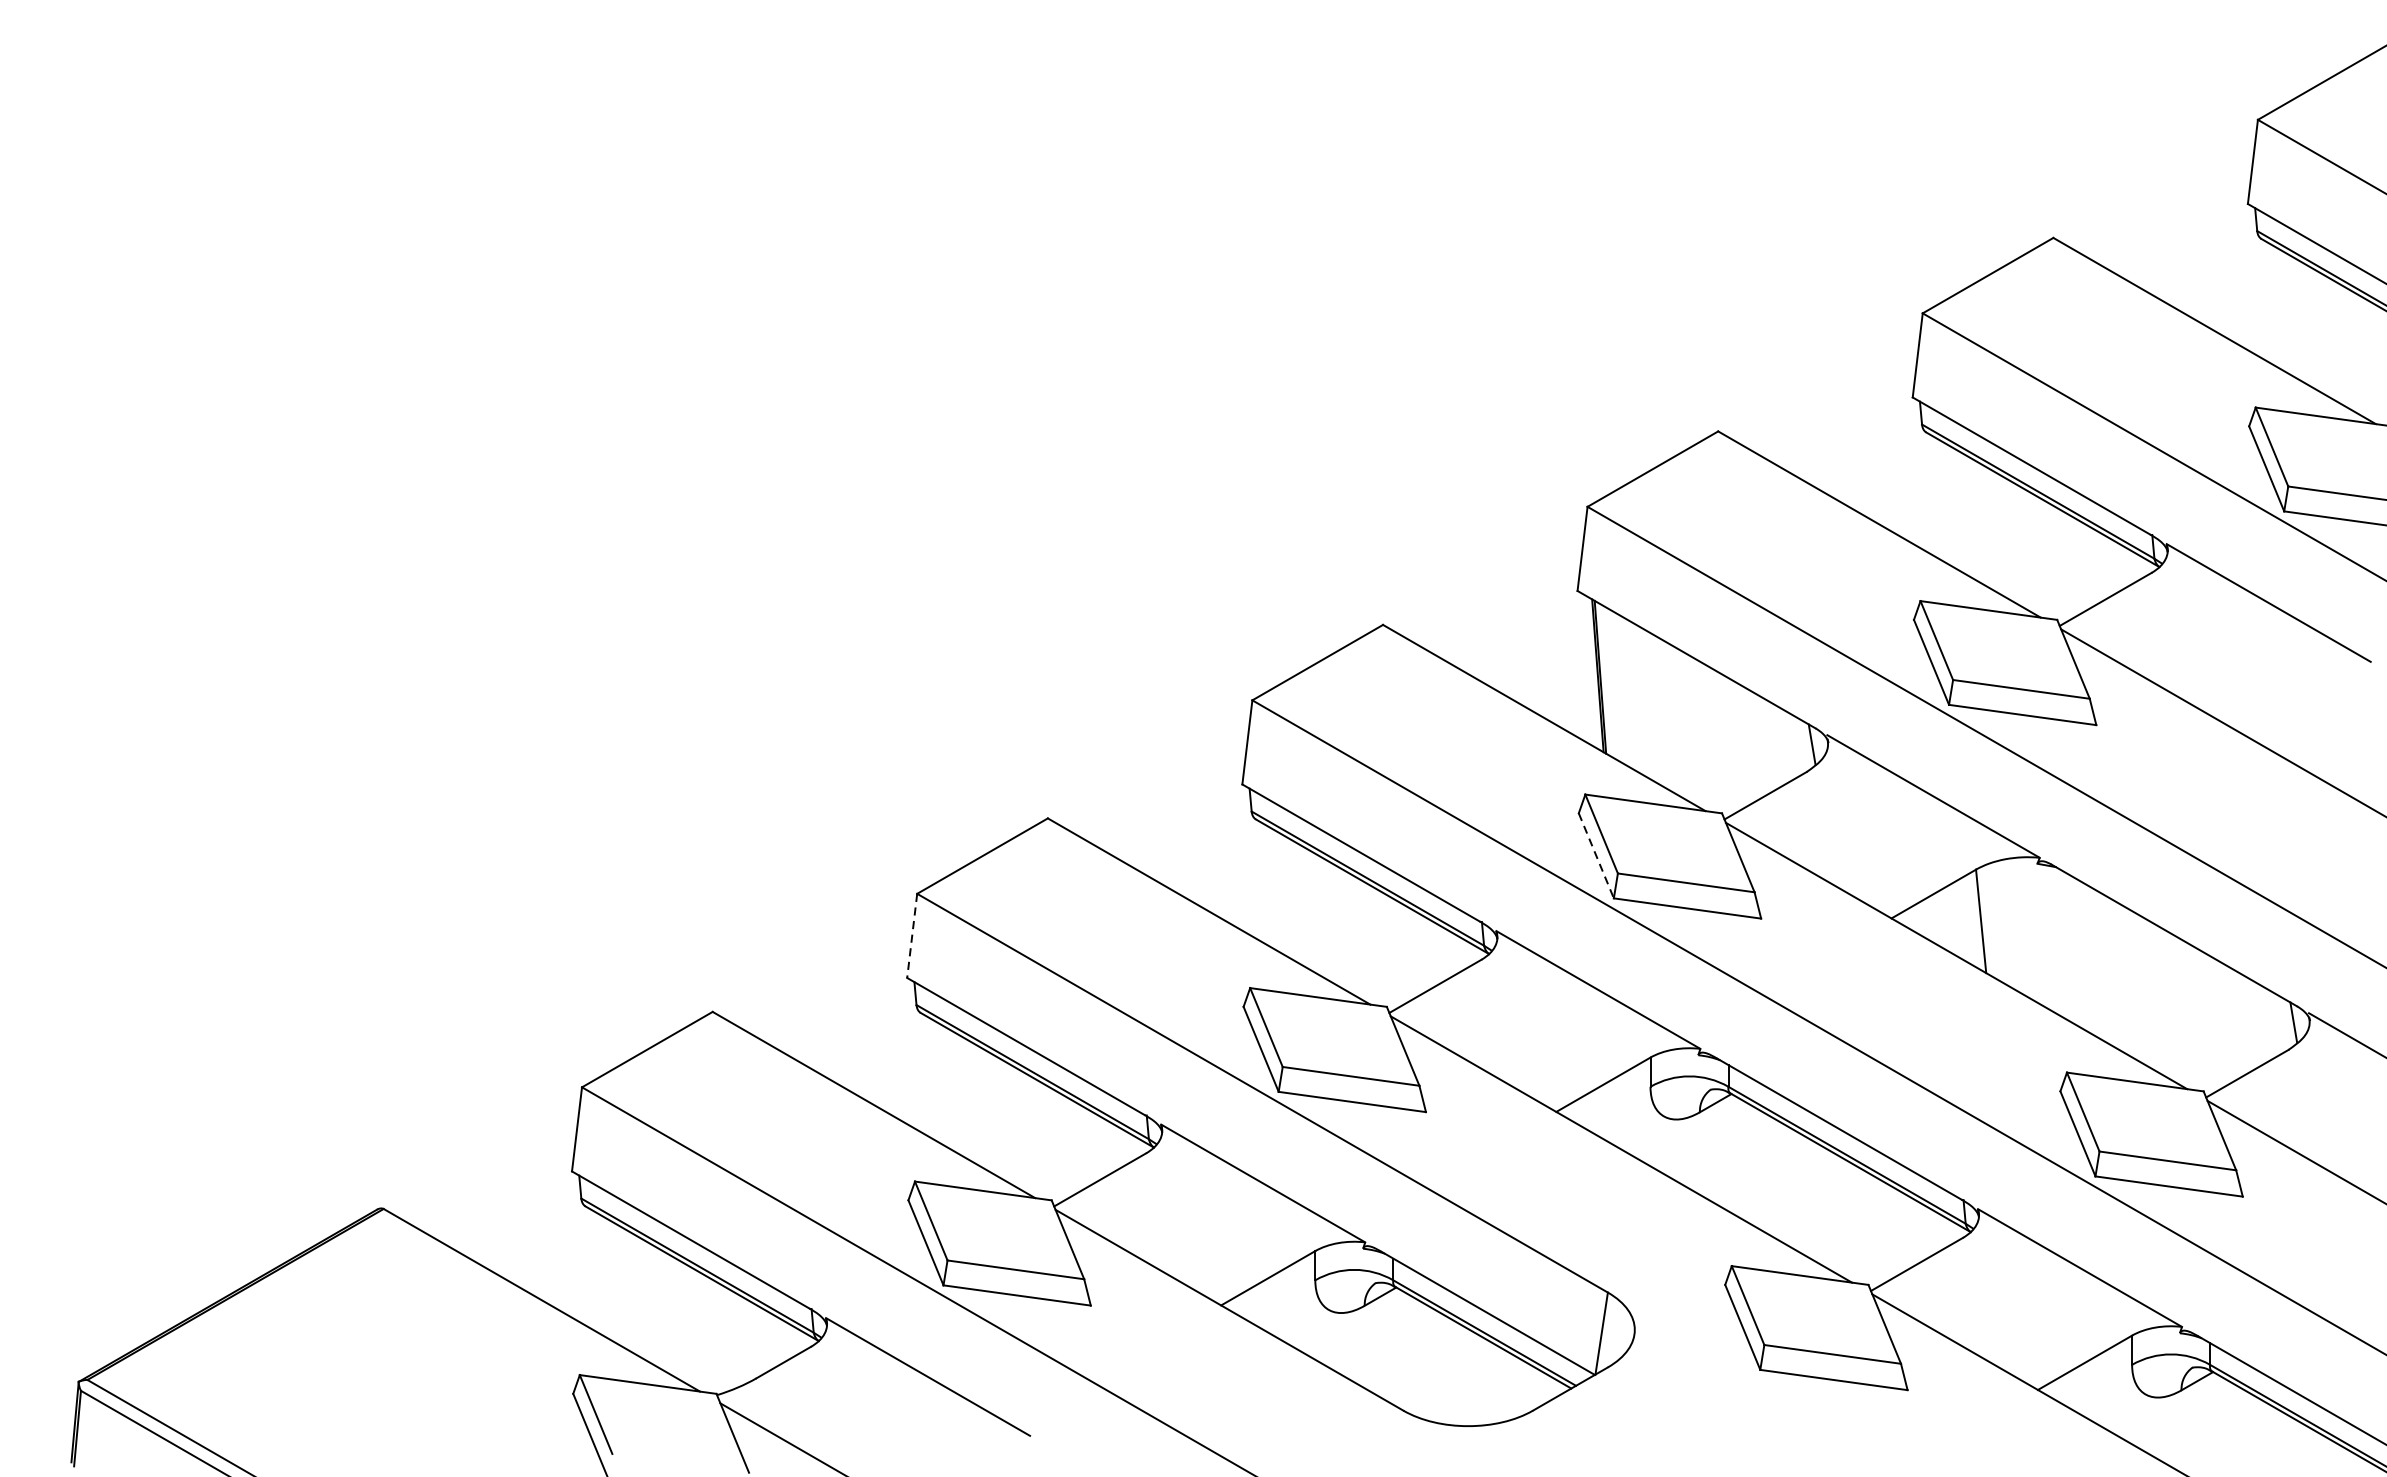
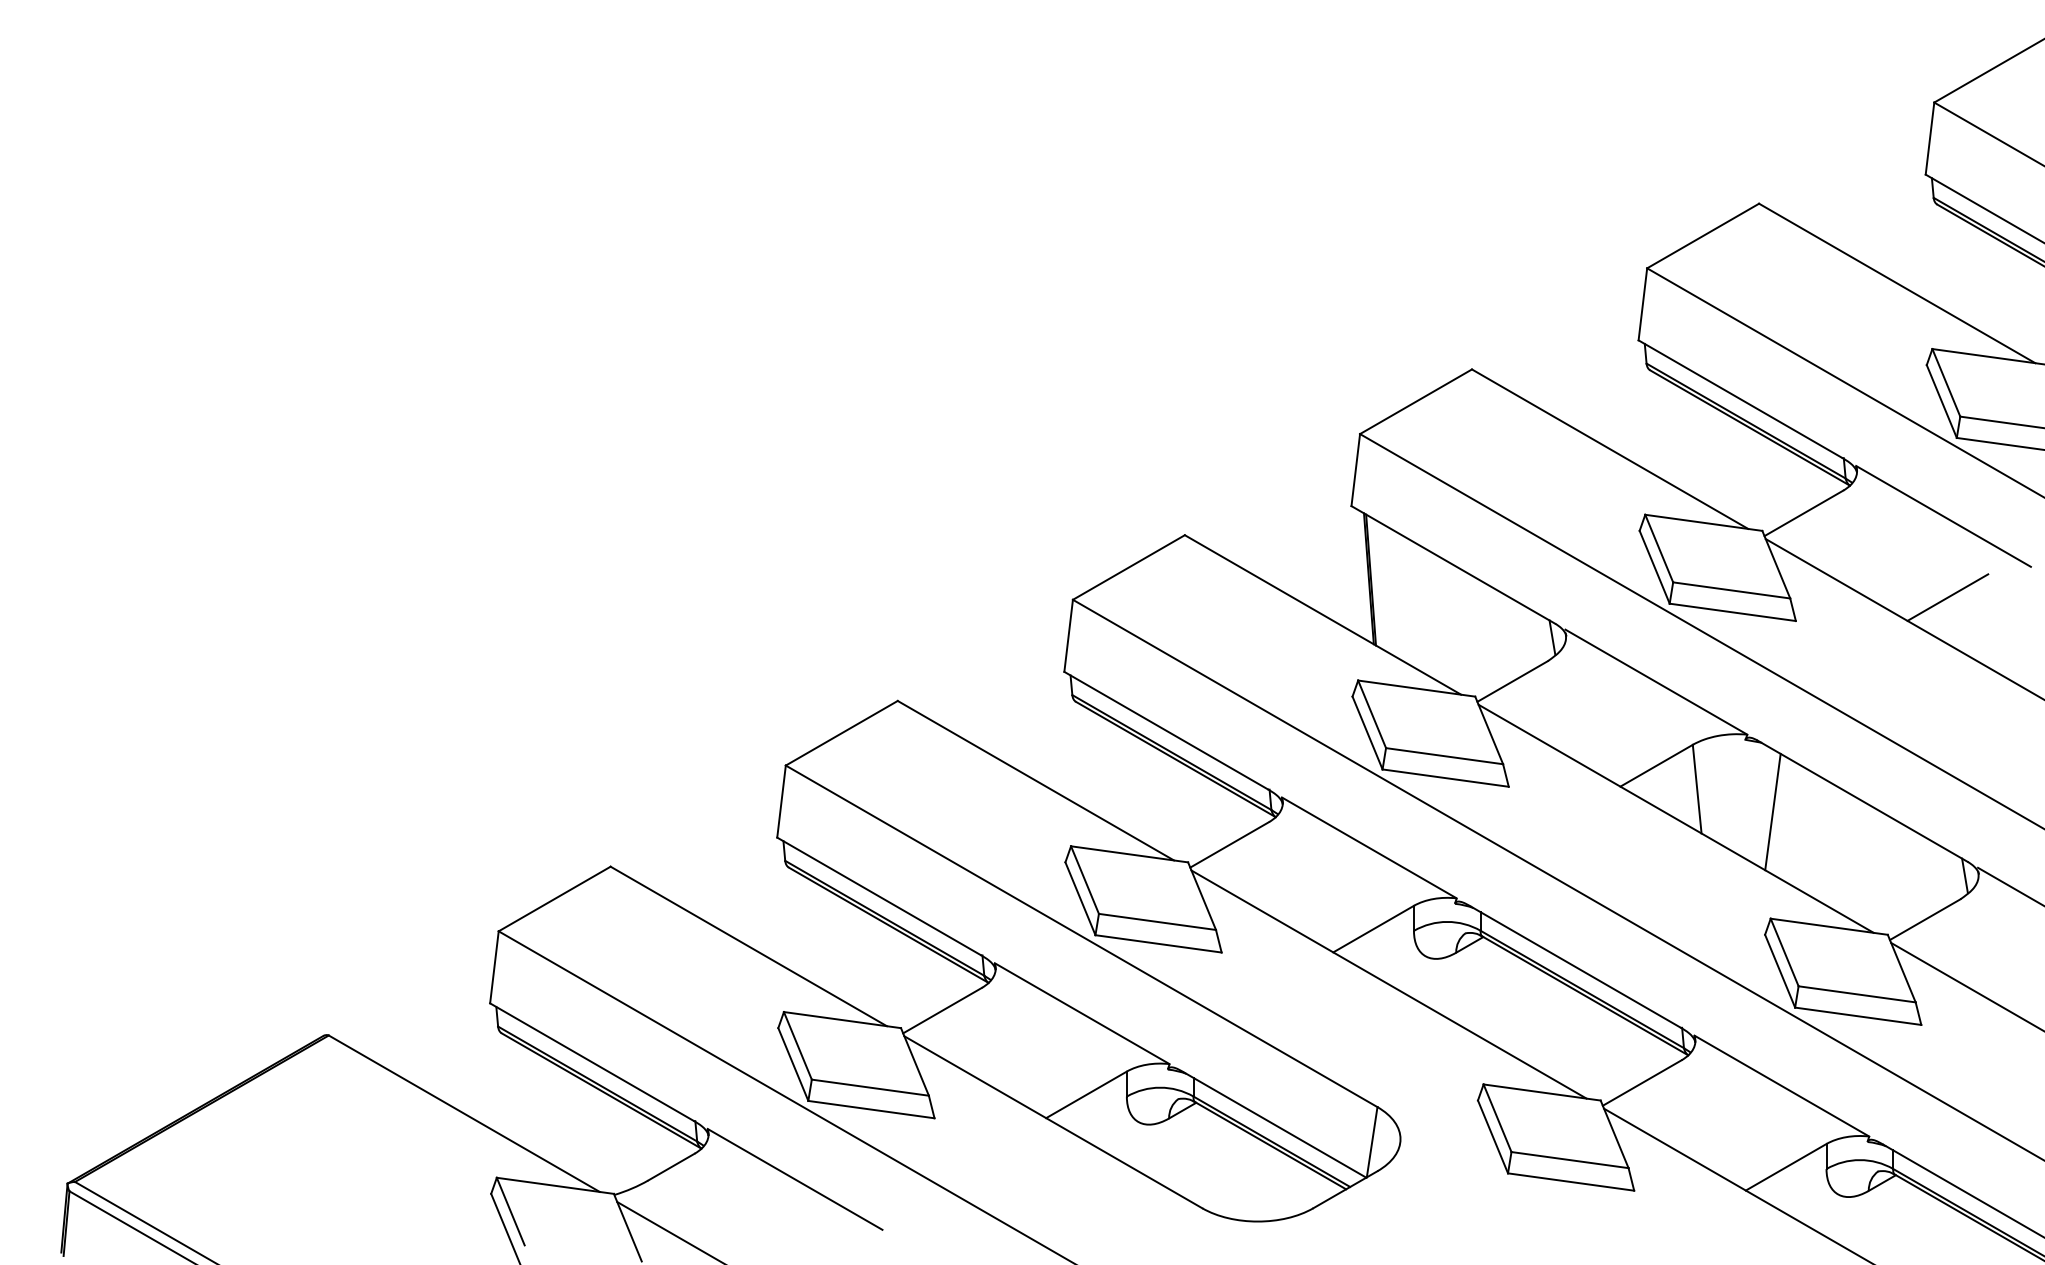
line: (2273, 697) -> (1947, 597), added
line: (1596, 856) -> (1367, 733), dashed -> solid
line: (912, 936) -> (781, 802), dashed -> solid
line: (2069, 947) -> (1772, 811), added

